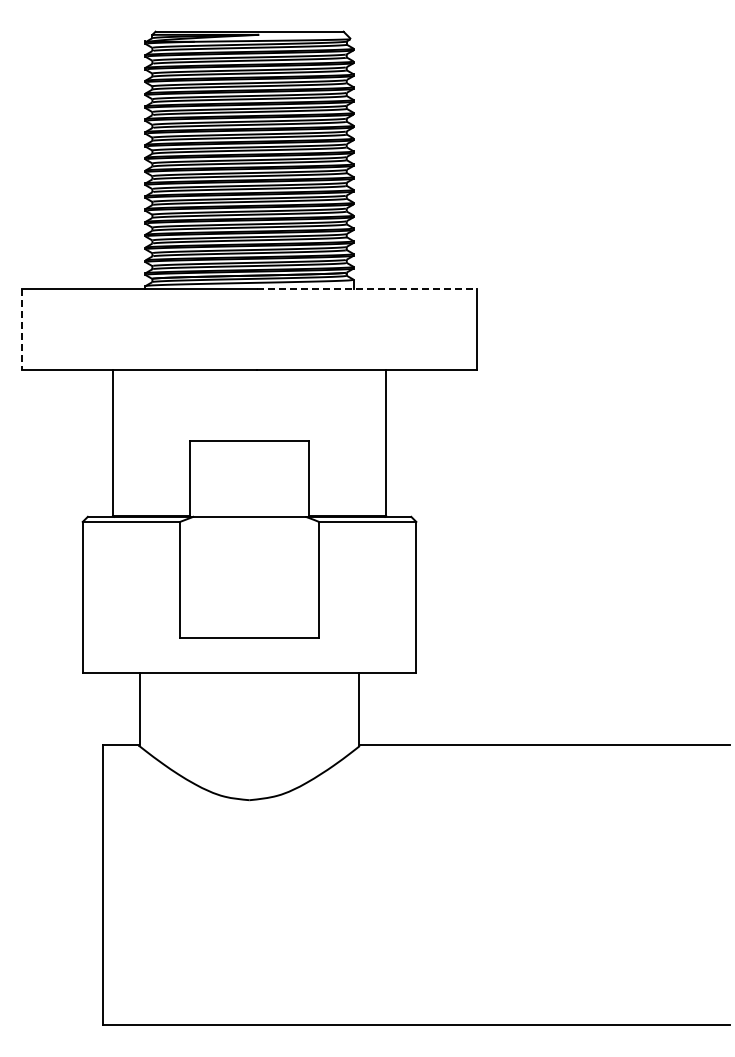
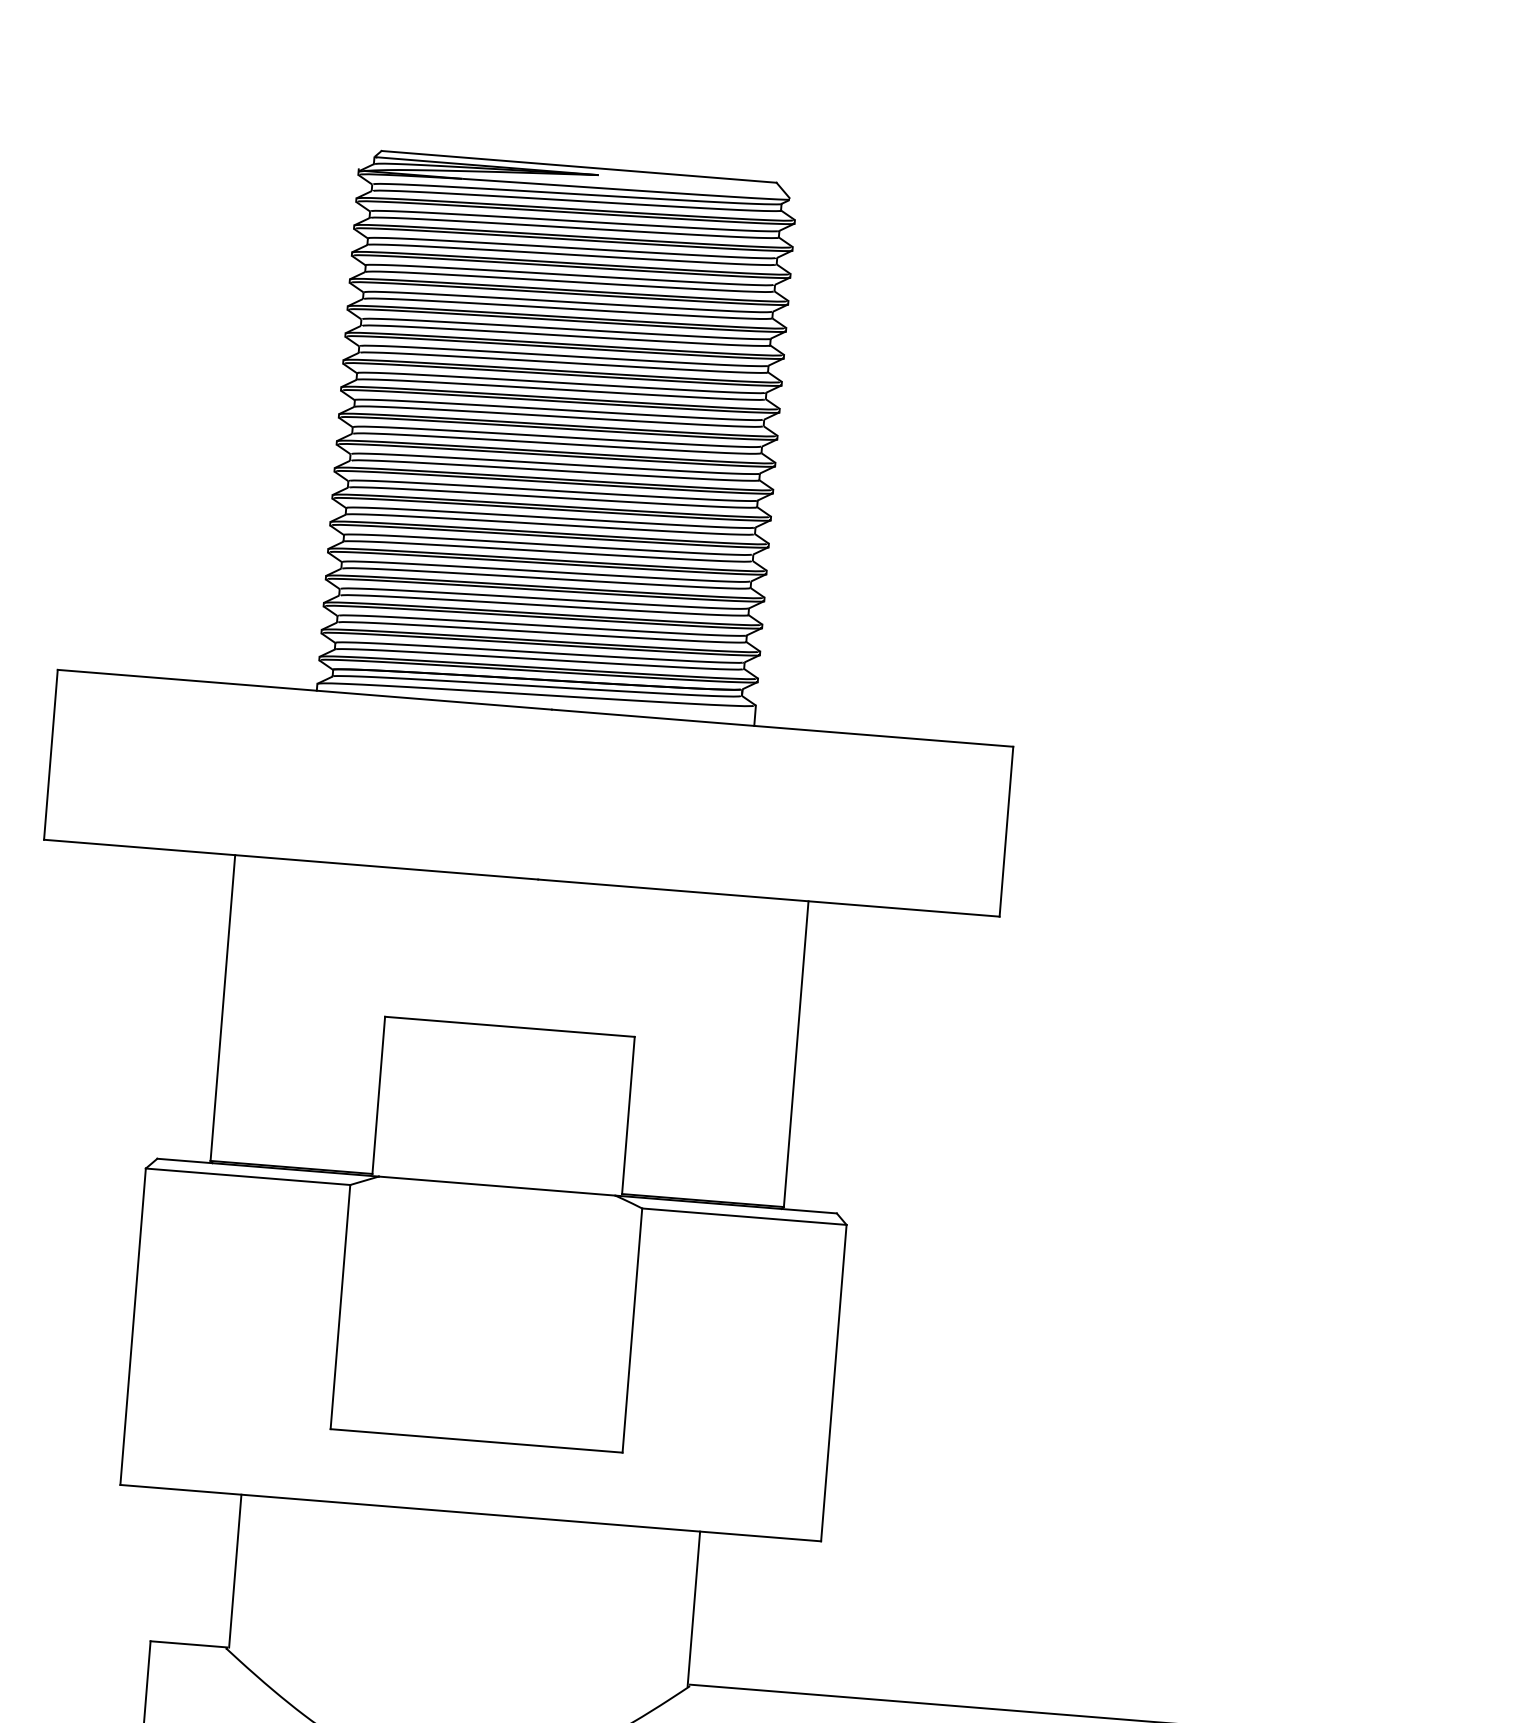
line: (367, 289) -> (783, 728), dashed -> solid
line: (22, 330) -> (51, 756), dashed -> solid

